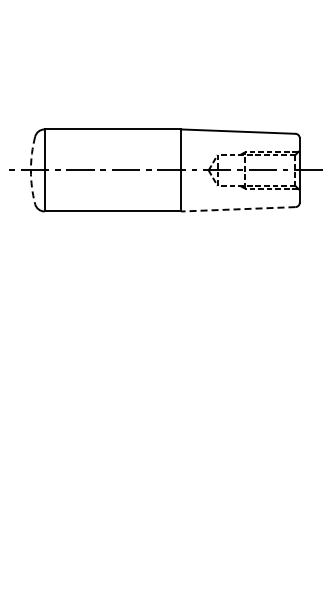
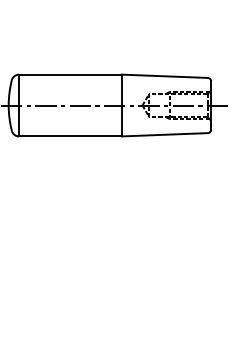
arc: (30, 170) -> (8, 105), dashed -> solid
line: (237, 209) -> (164, 134), dashed -> solid

